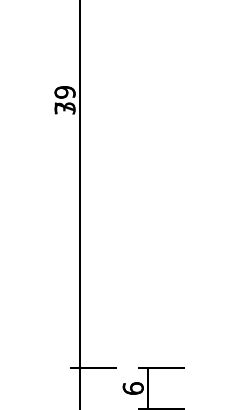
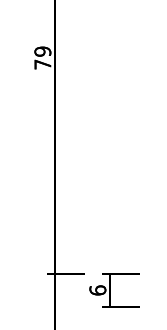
text: (64, 108) -> (42, 64), 39 -> 79

